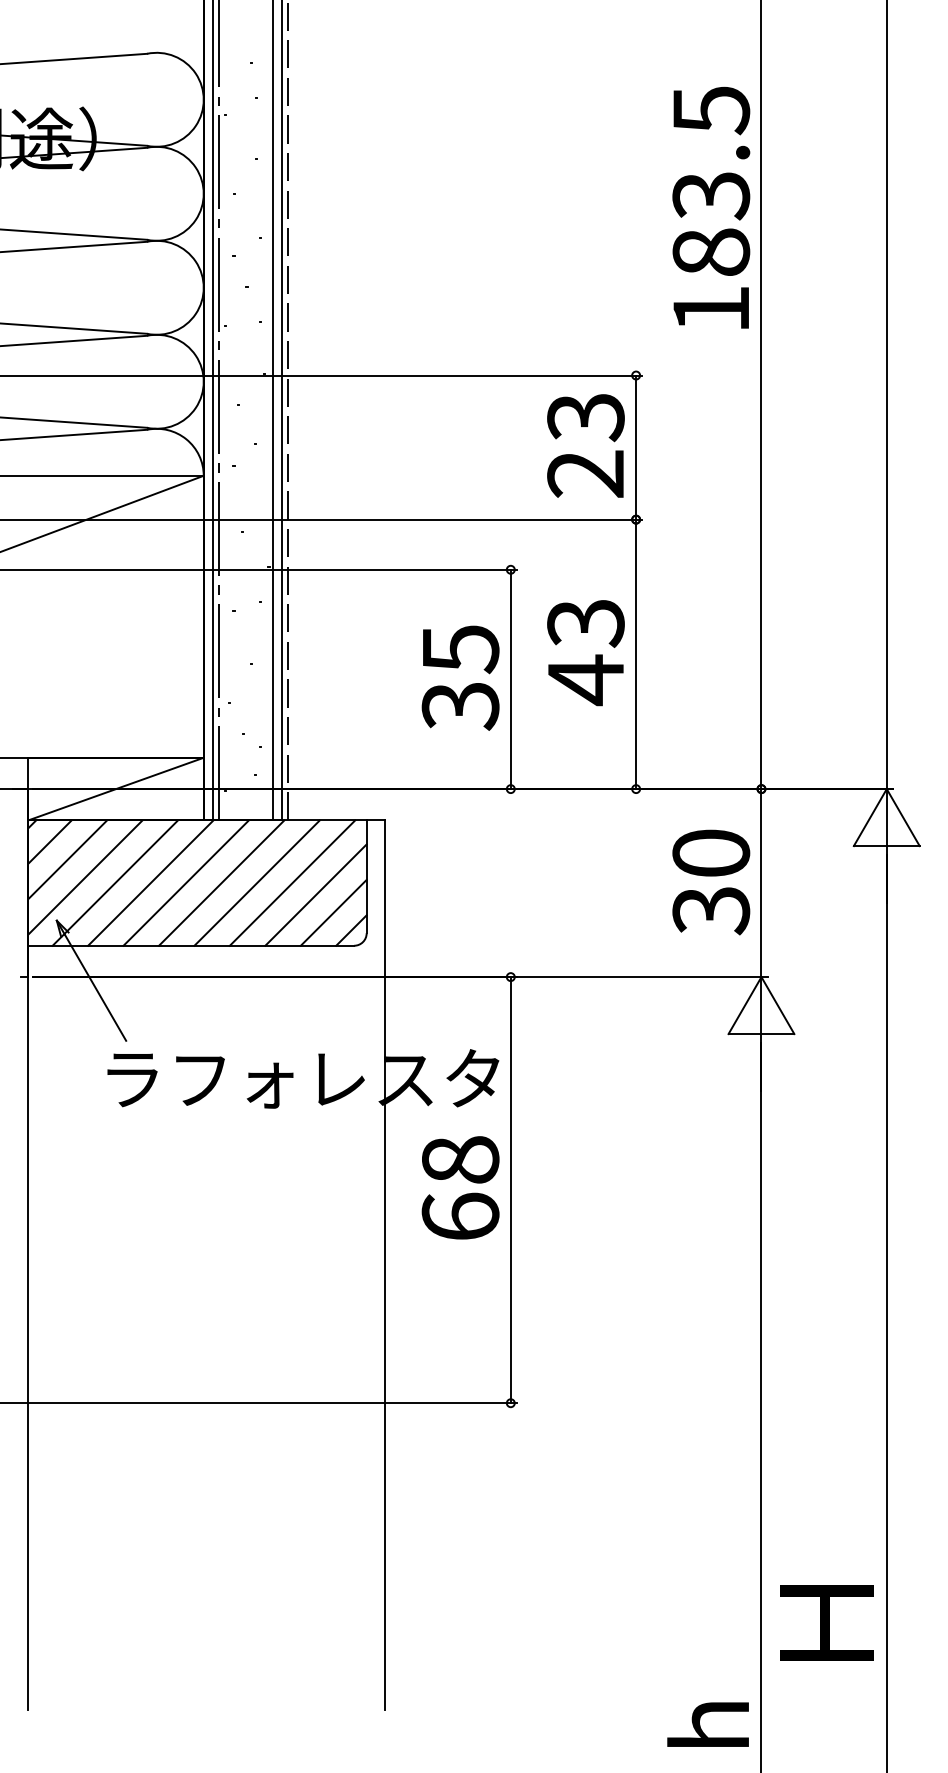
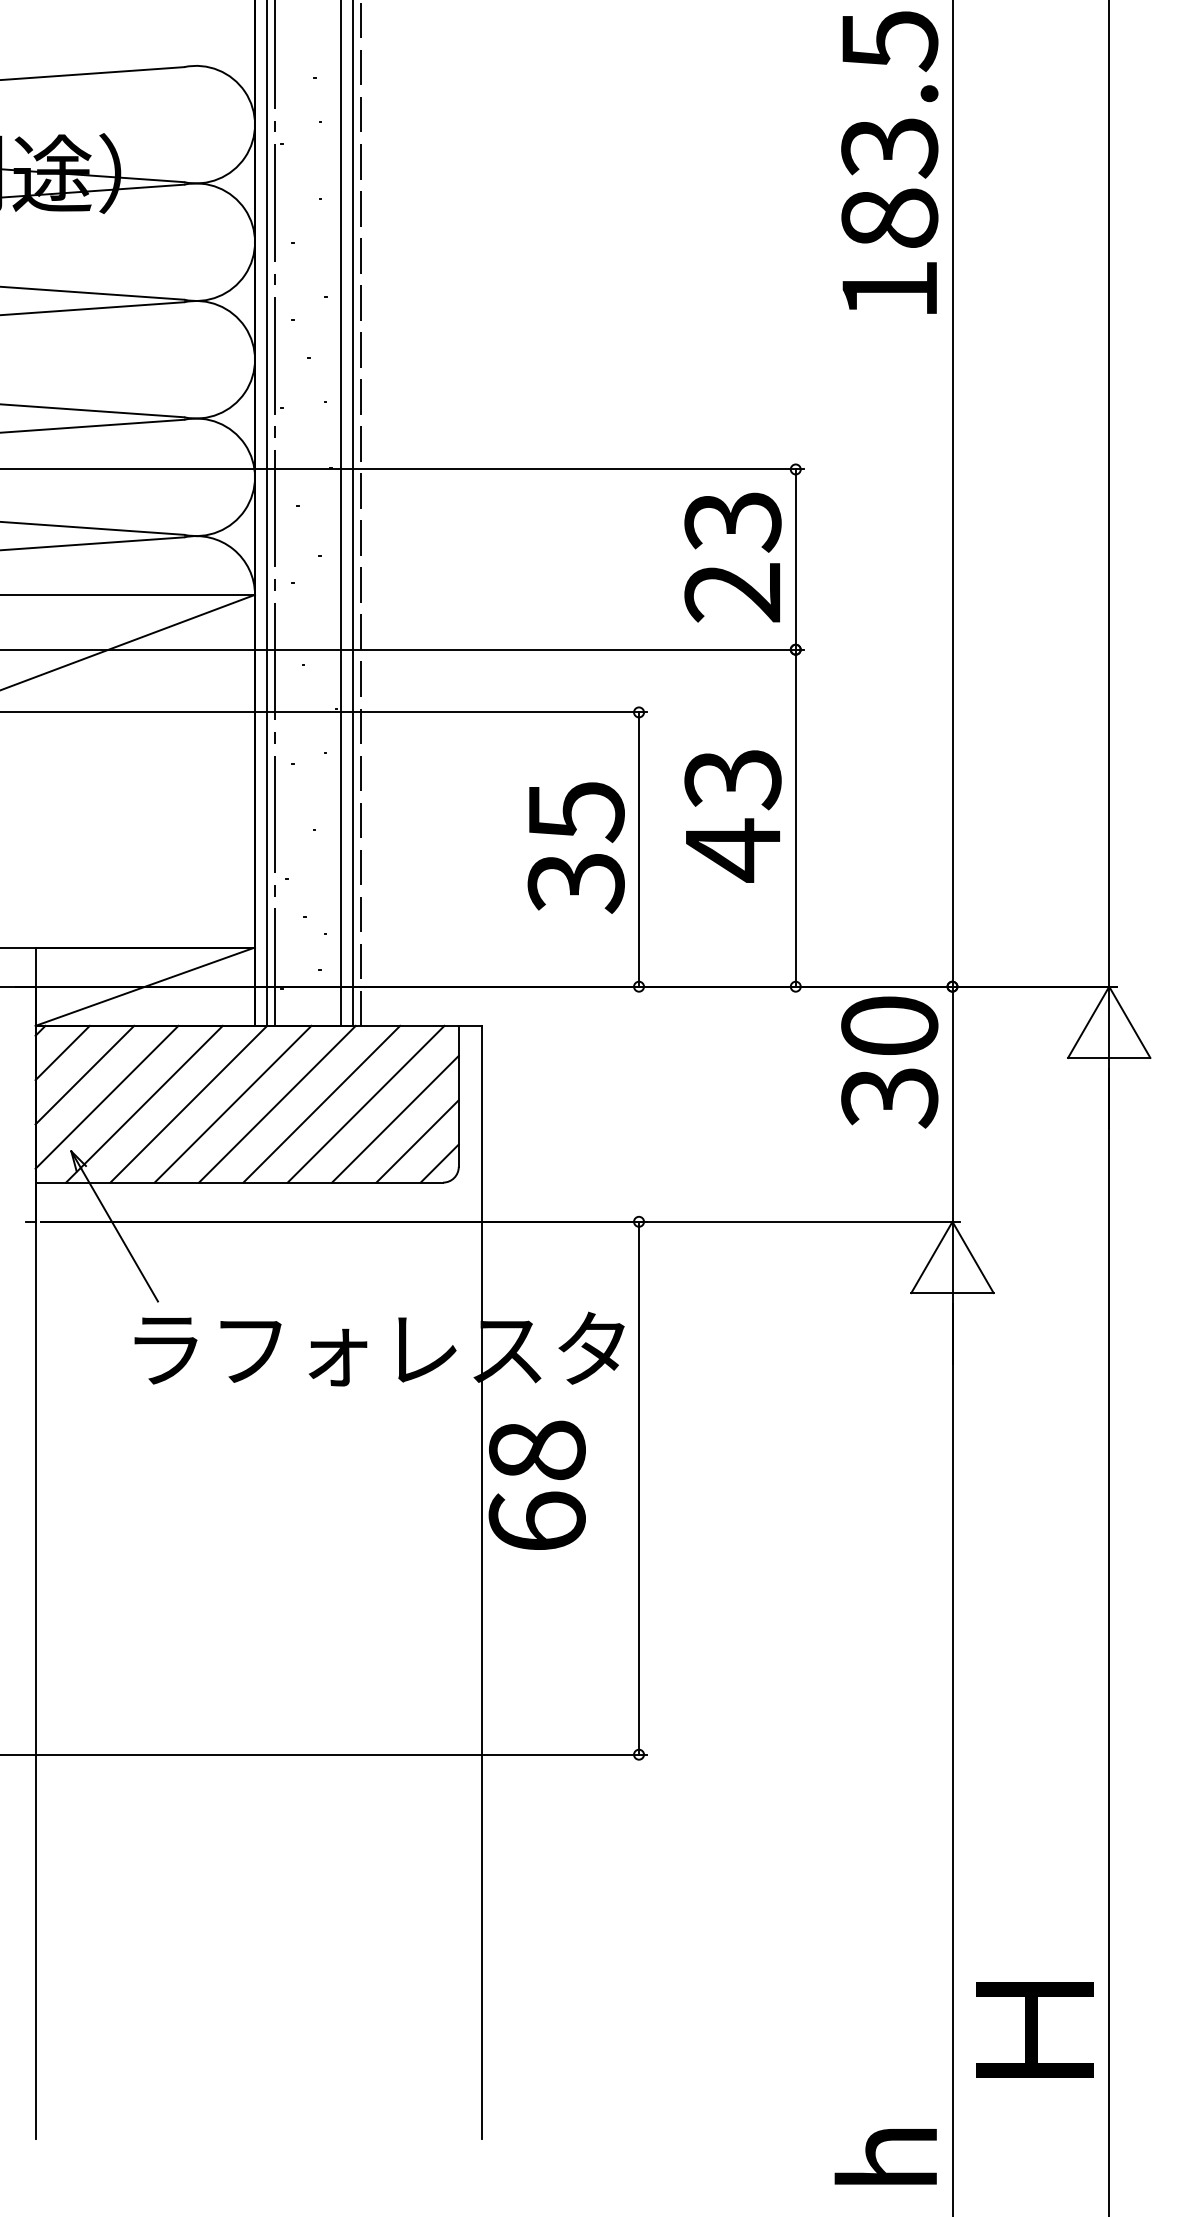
text: (711, 207) -> (889, 162), moved
text: (711, 882) -> (889, 1062), moved
text: (460, 1187) -> (536, 1484), moved

